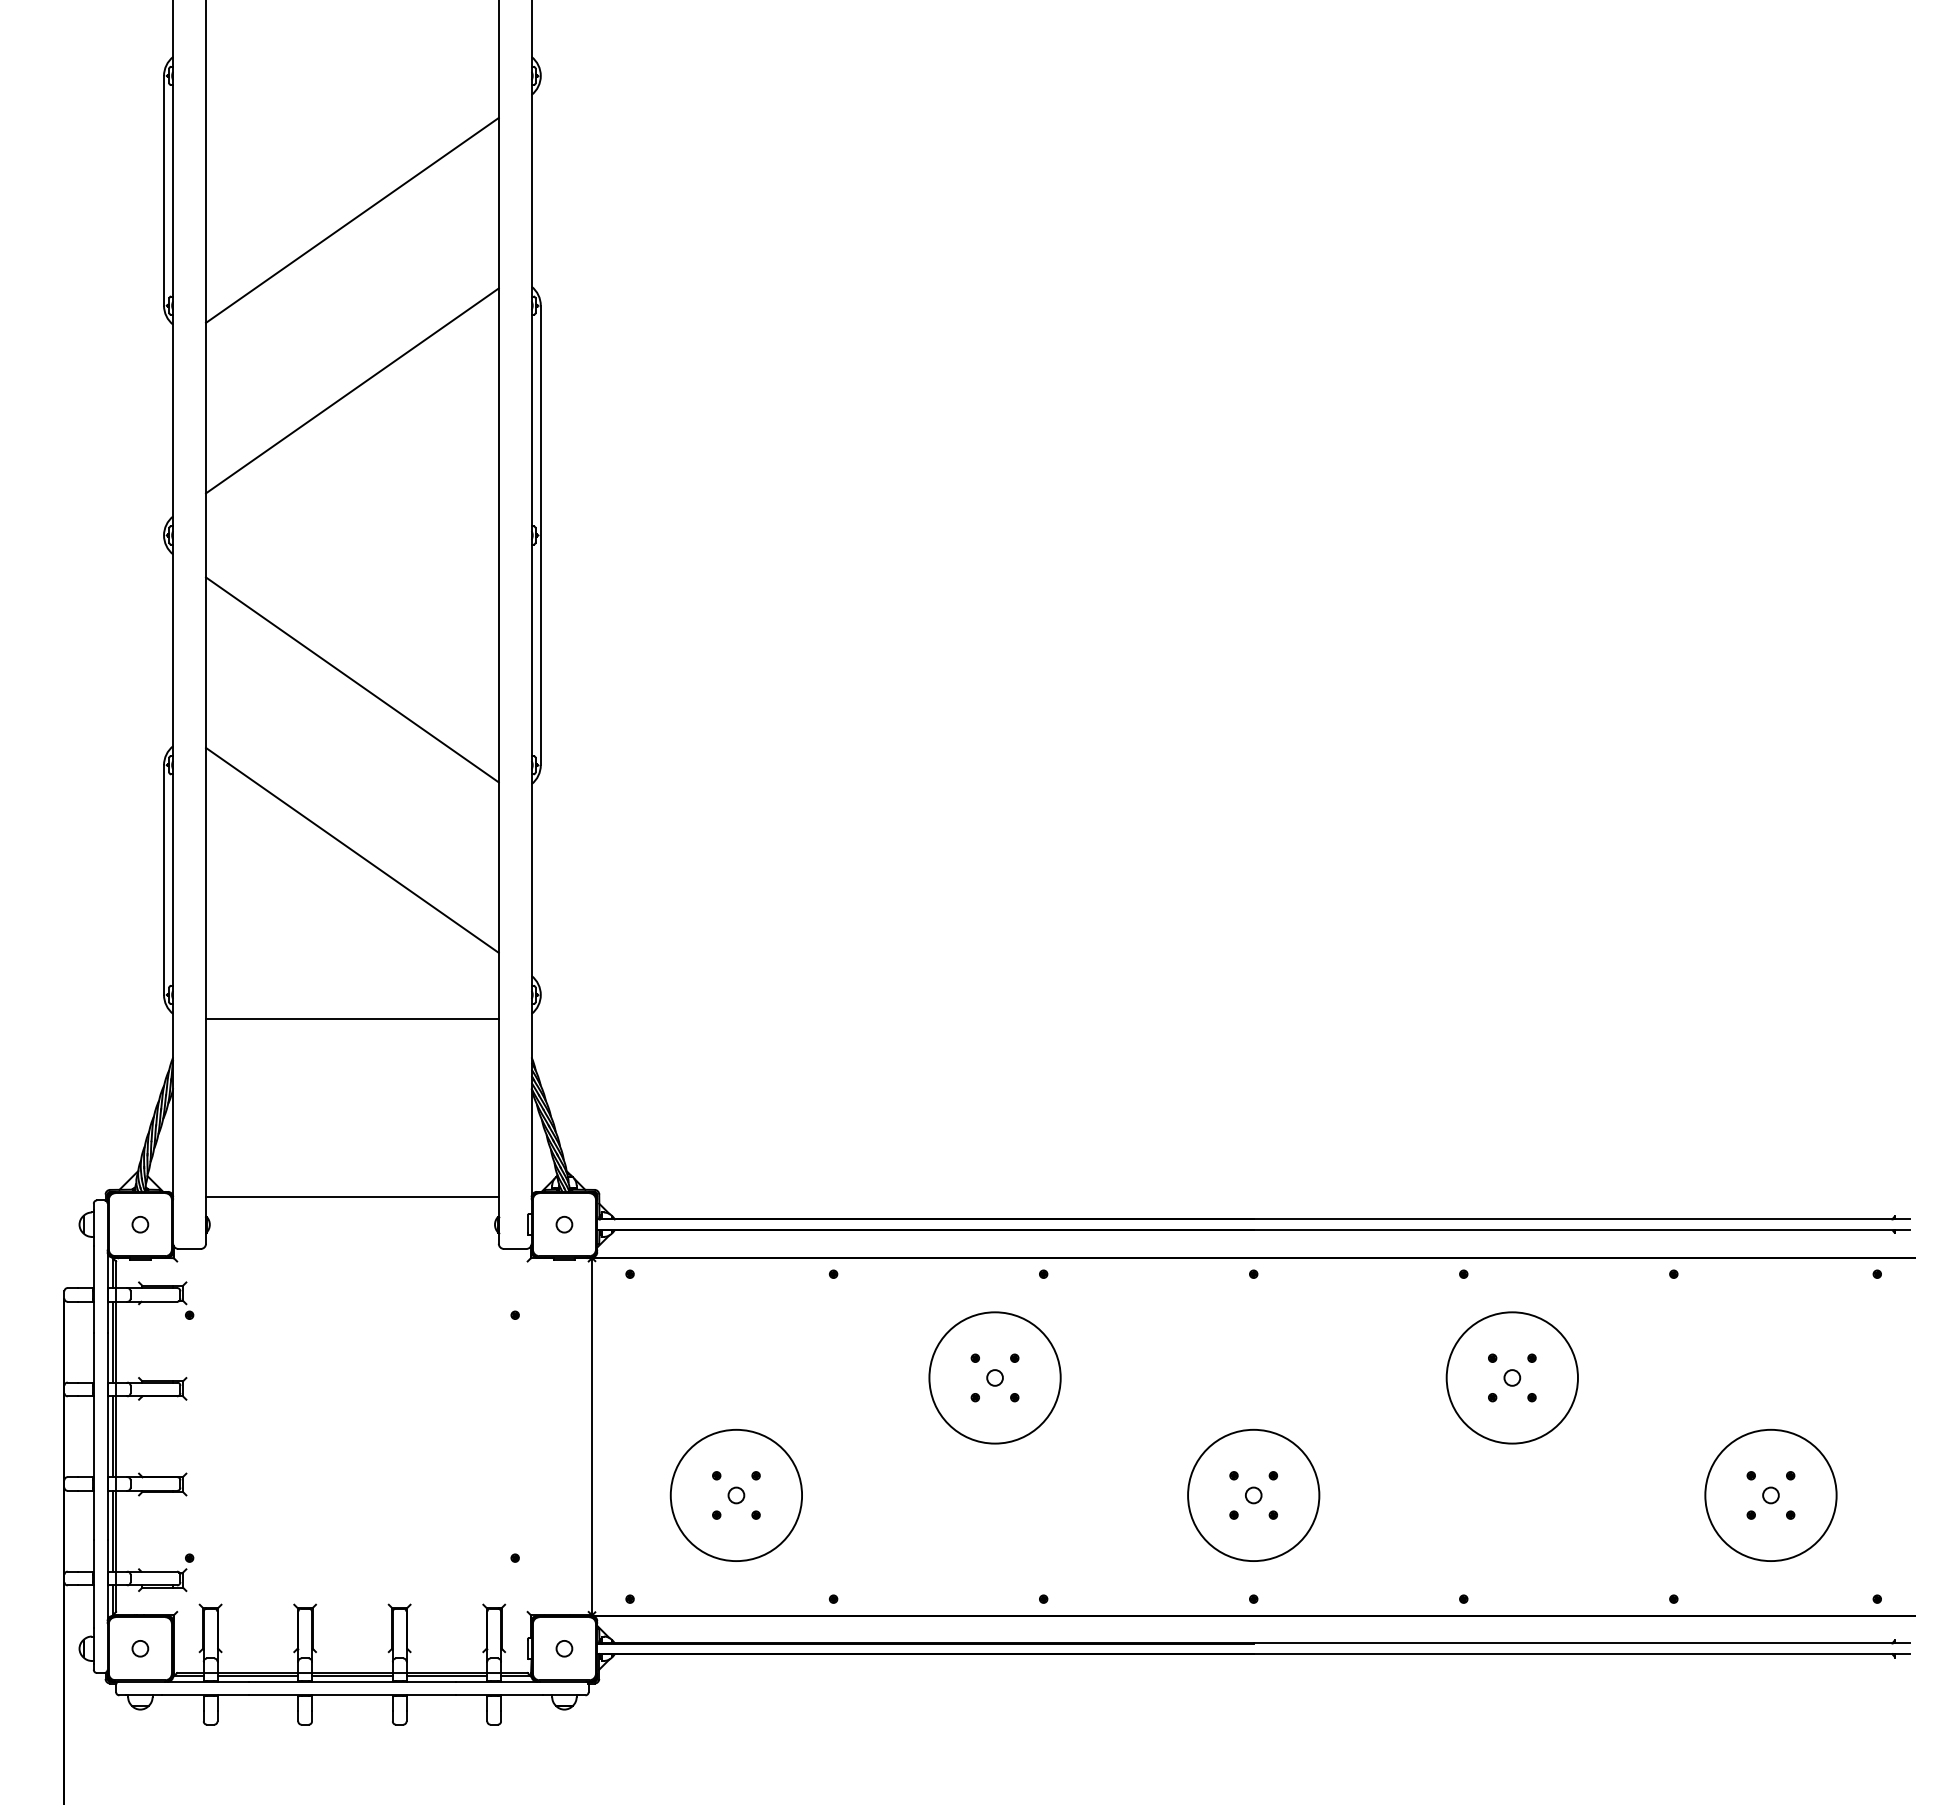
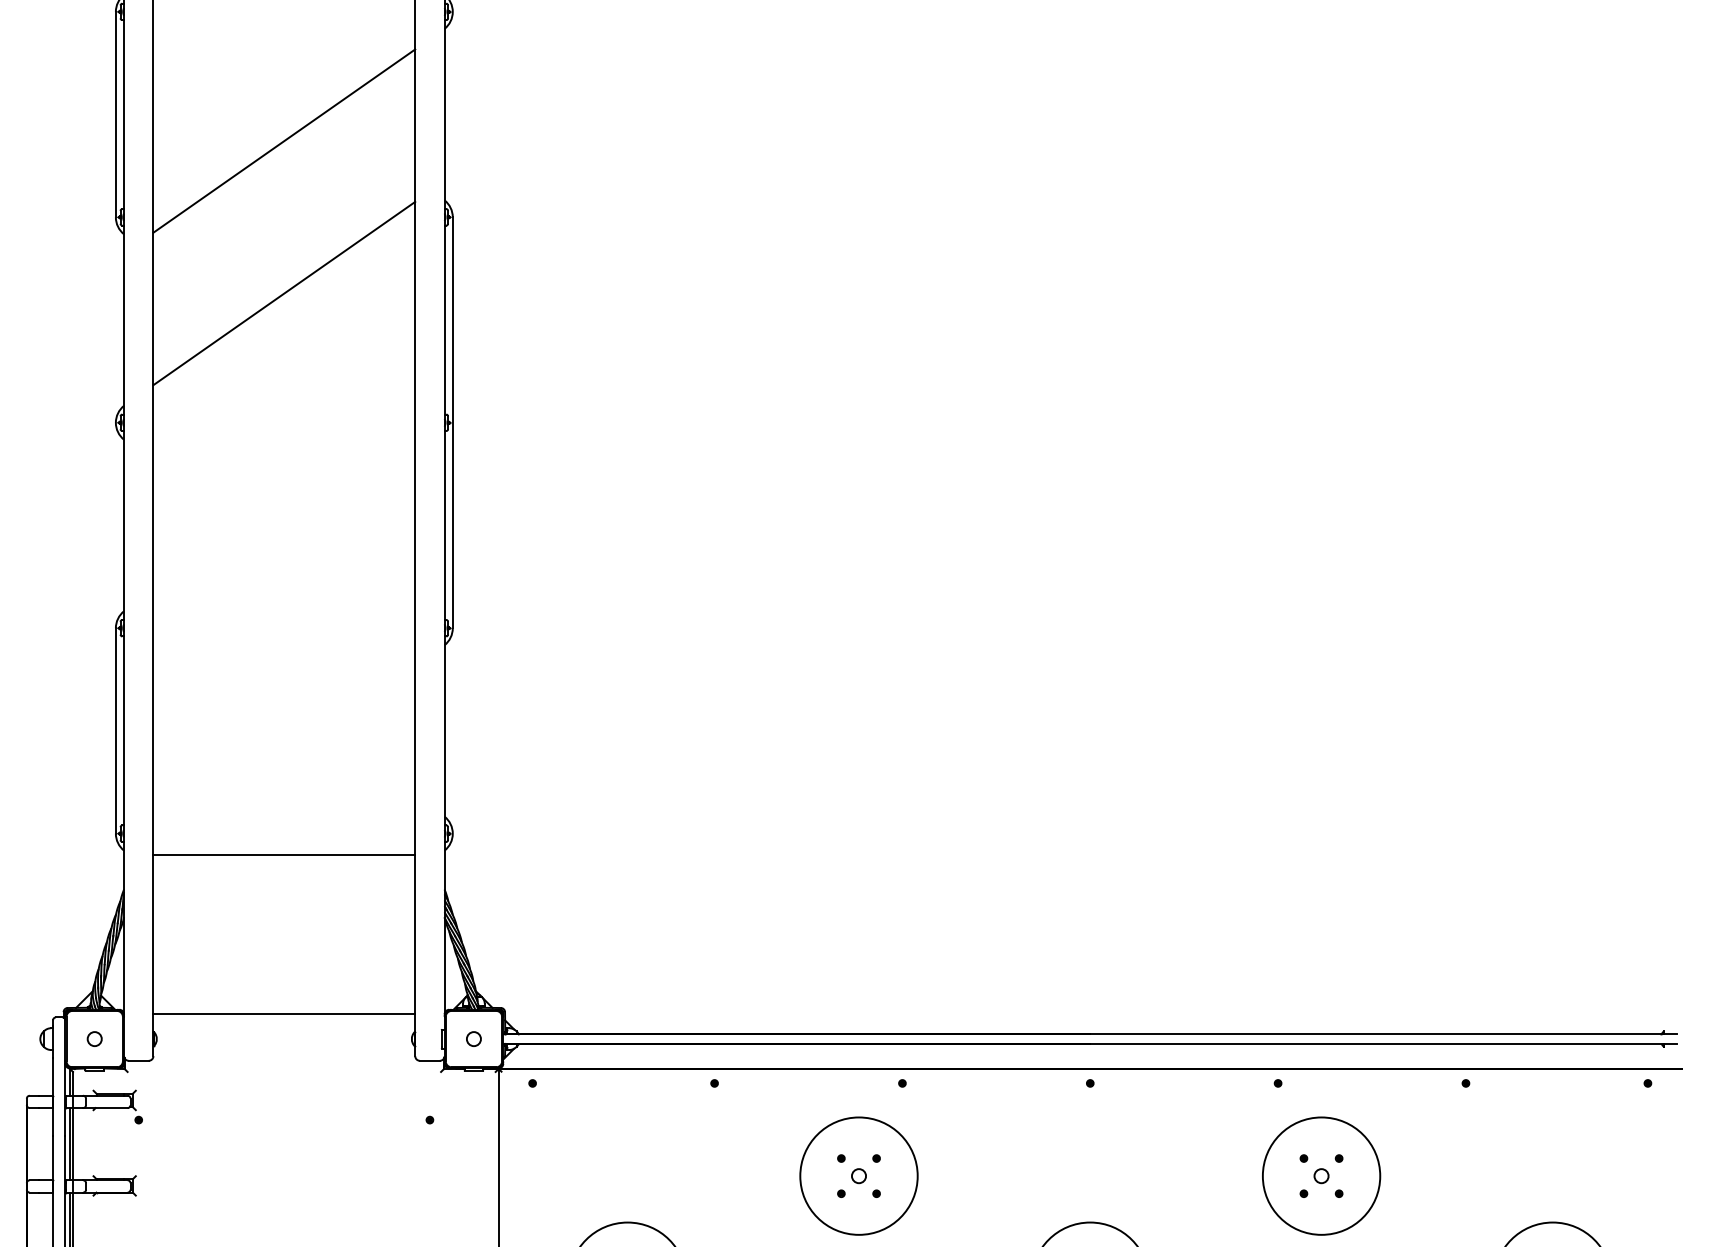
line: (352, 679) -> (284, 551), removed
line: (352, 849) -> (284, 703), removed

